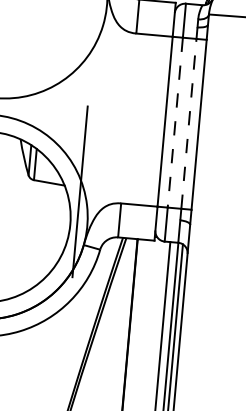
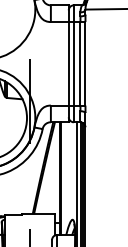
line: (174, 121) -> (73, 63), dashed -> solid
line: (189, 123) -> (80, 63), dashed -> solid

